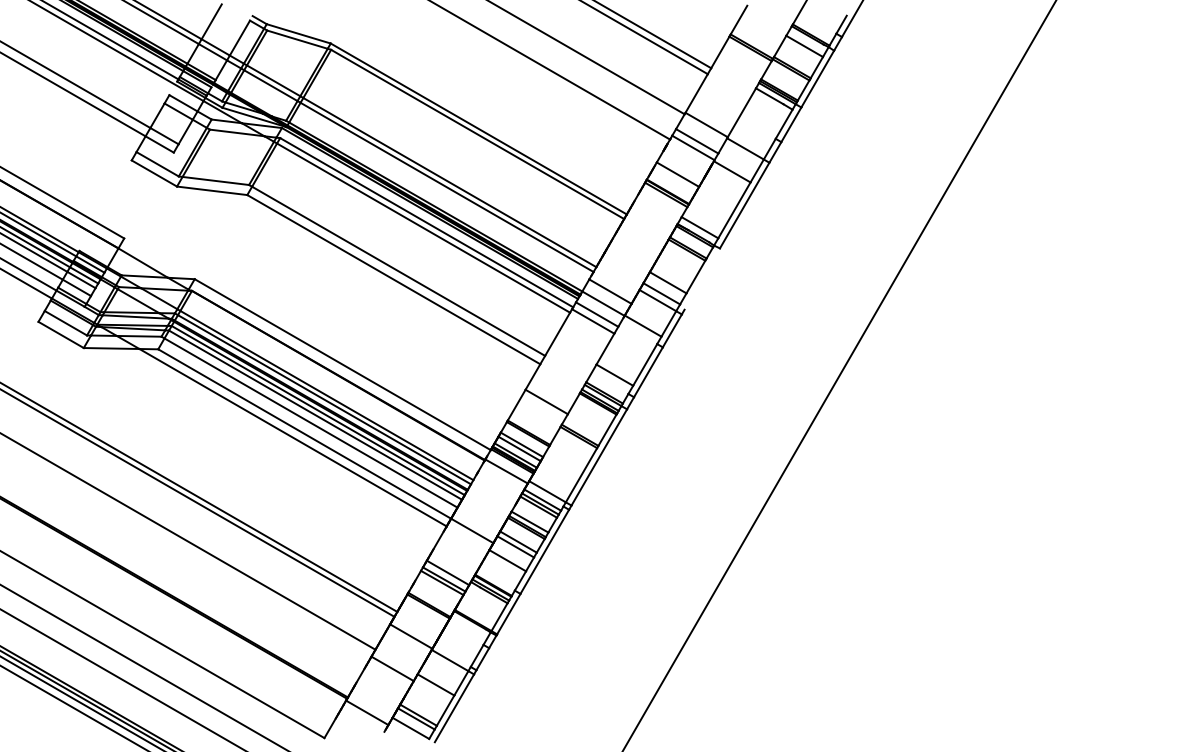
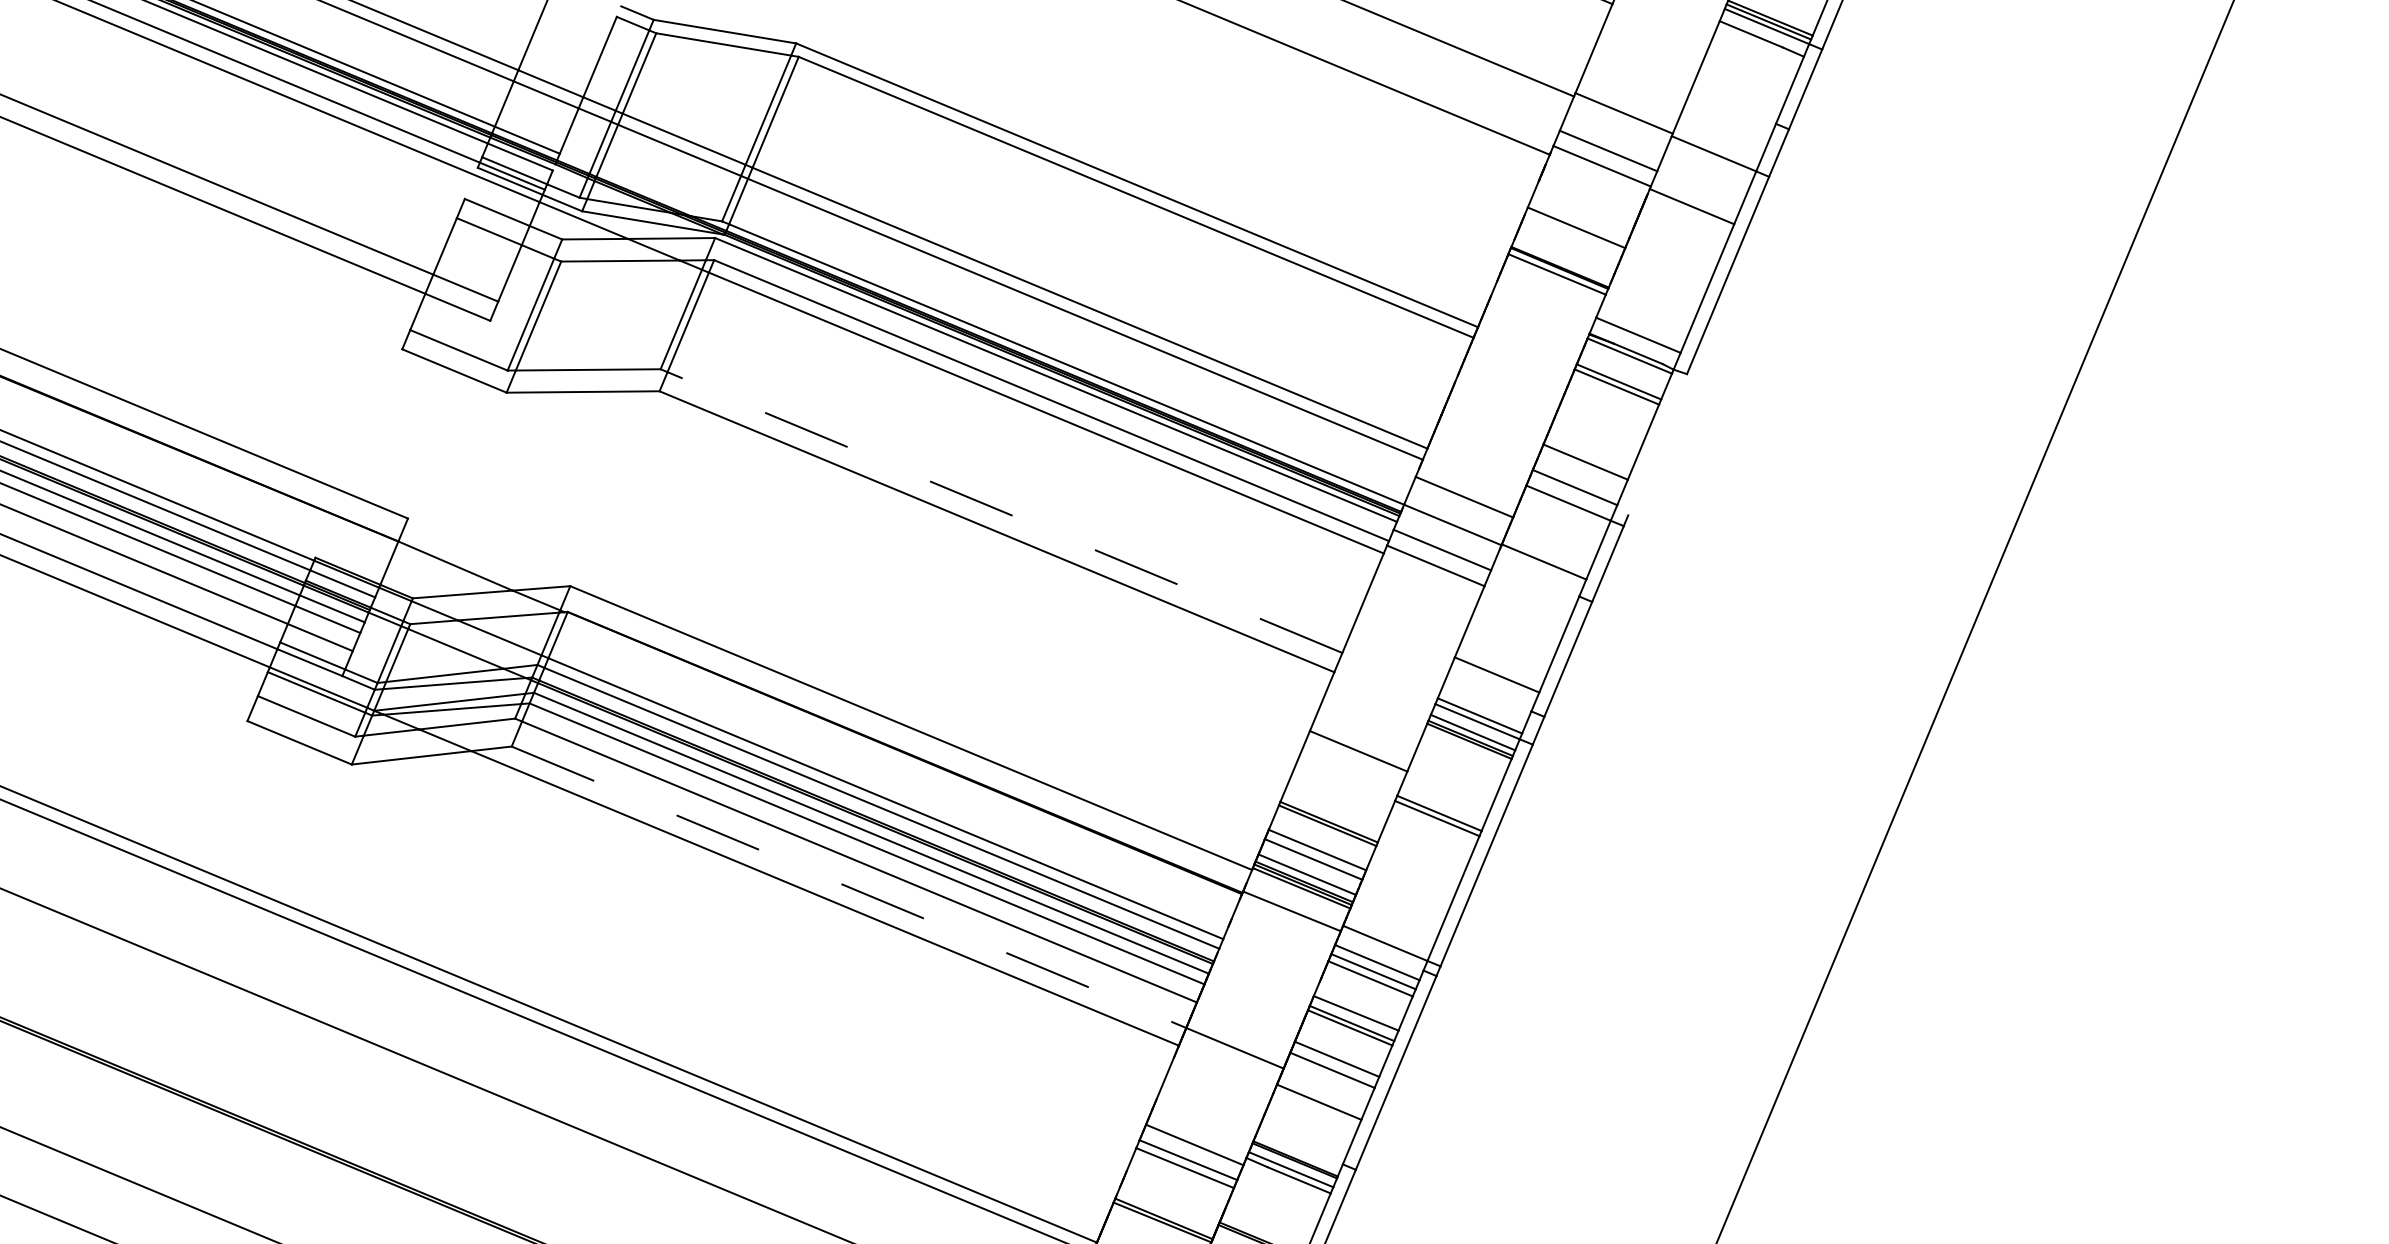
line: (398, 271) -> (1004, 512), solid -> dashed
line: (305, 434) -> (850, 888), solid -> dashed

